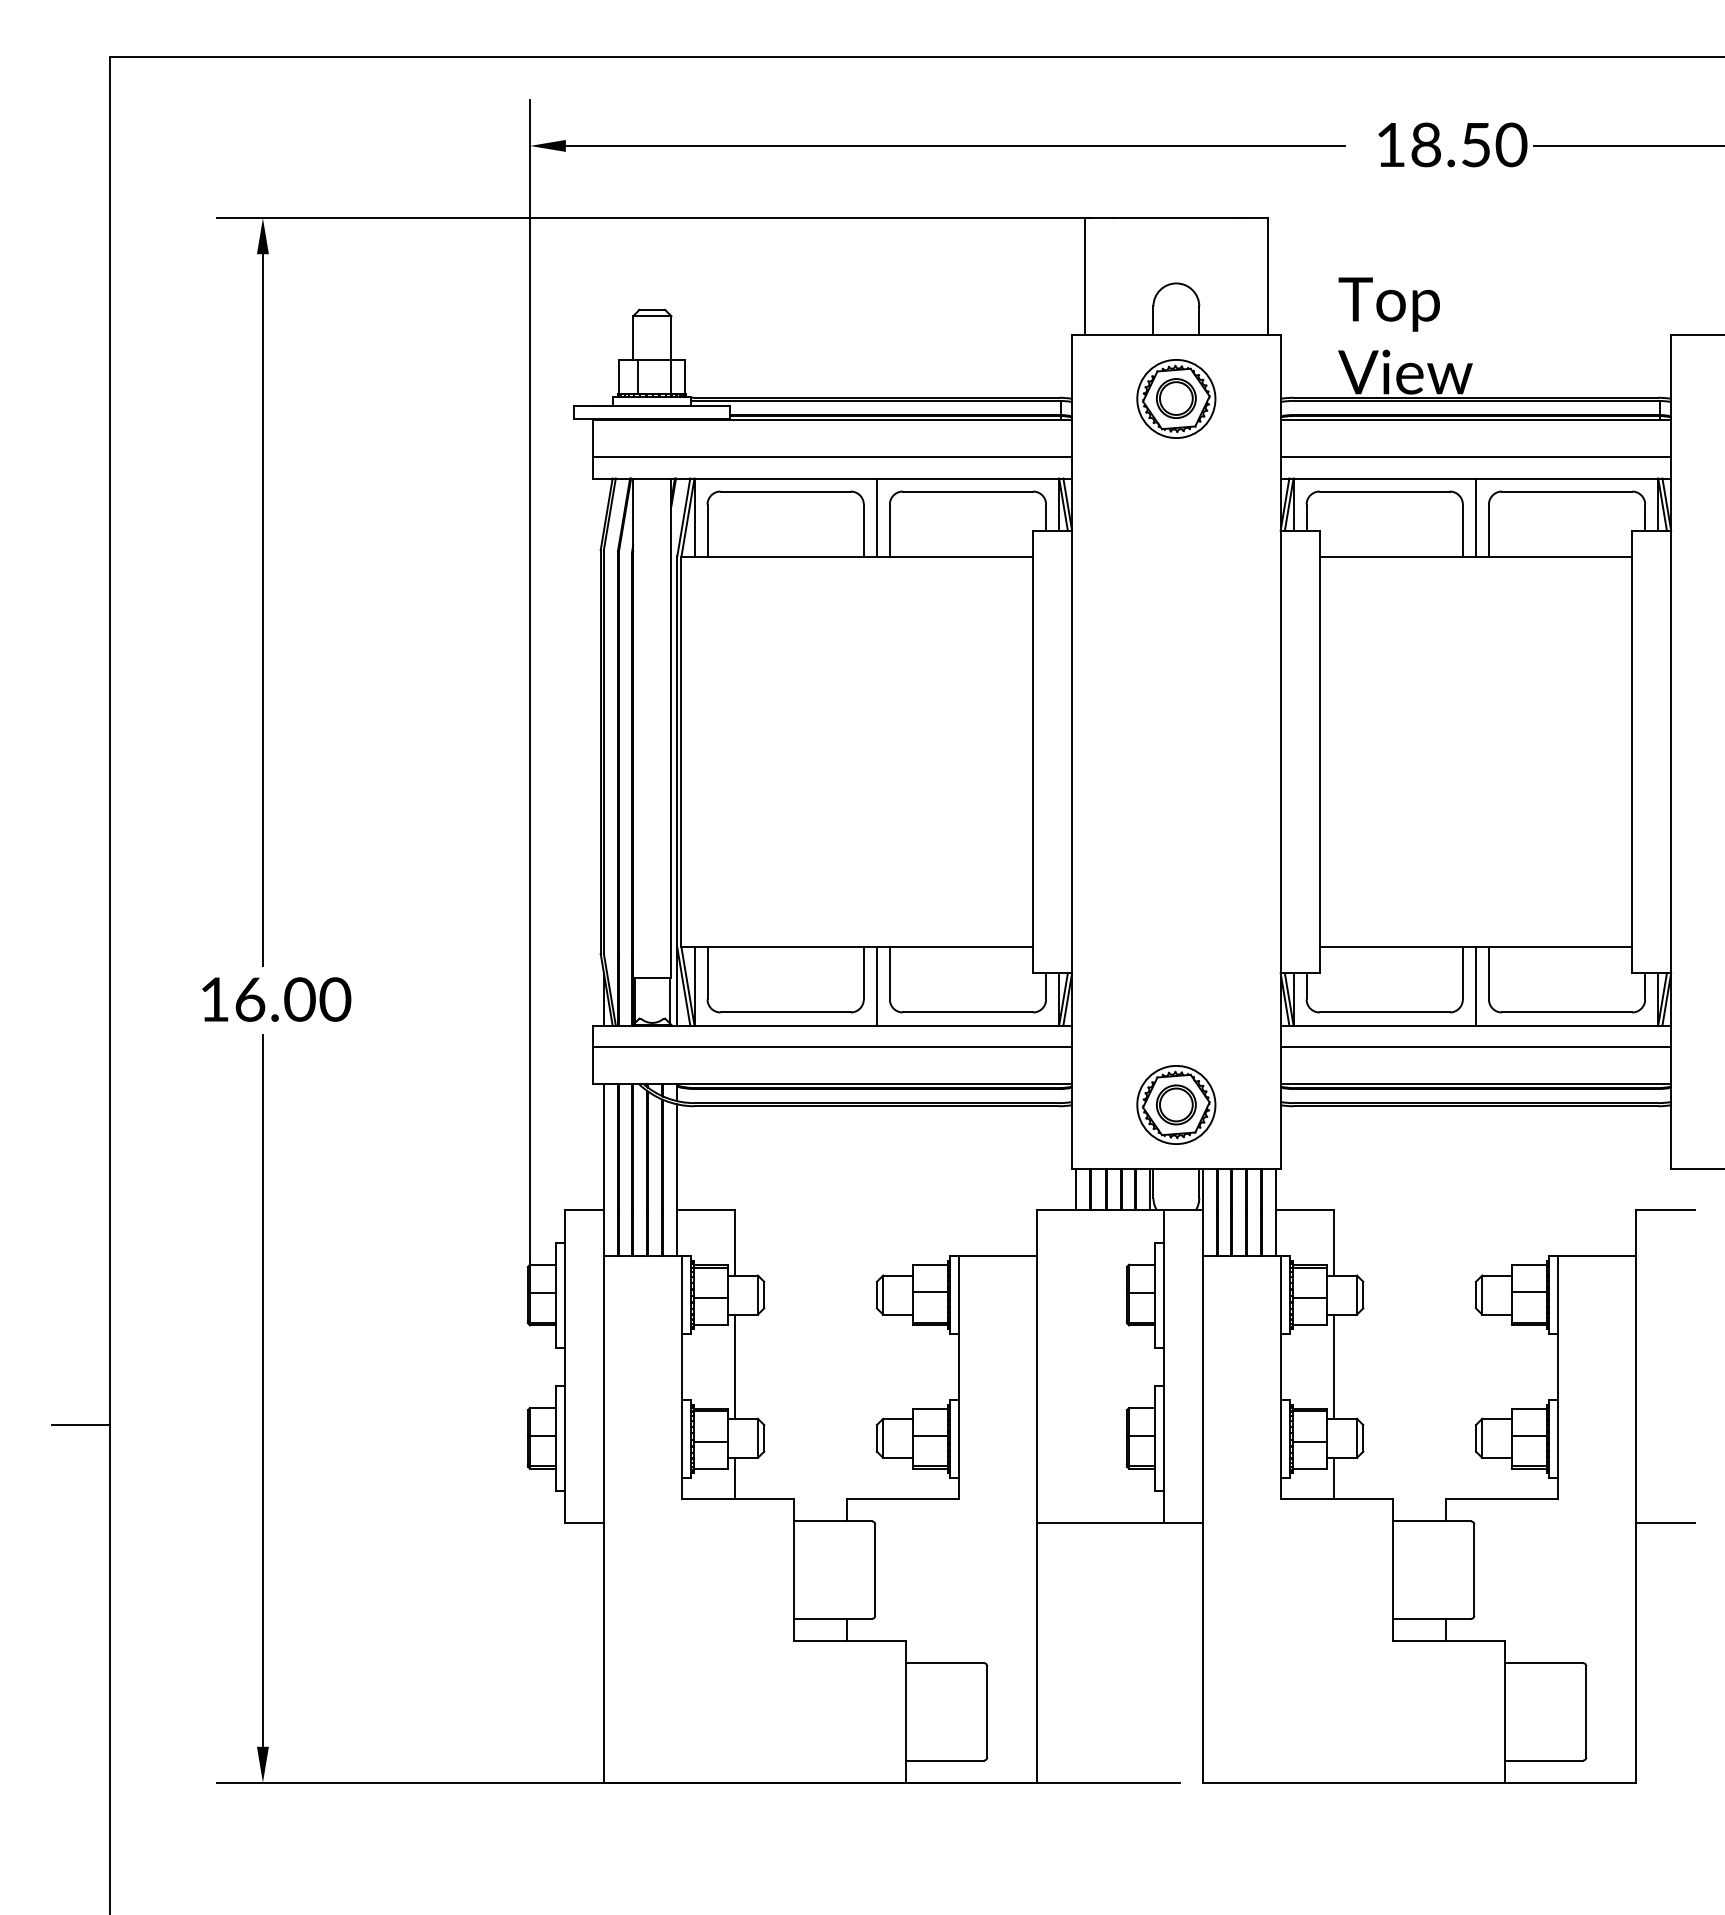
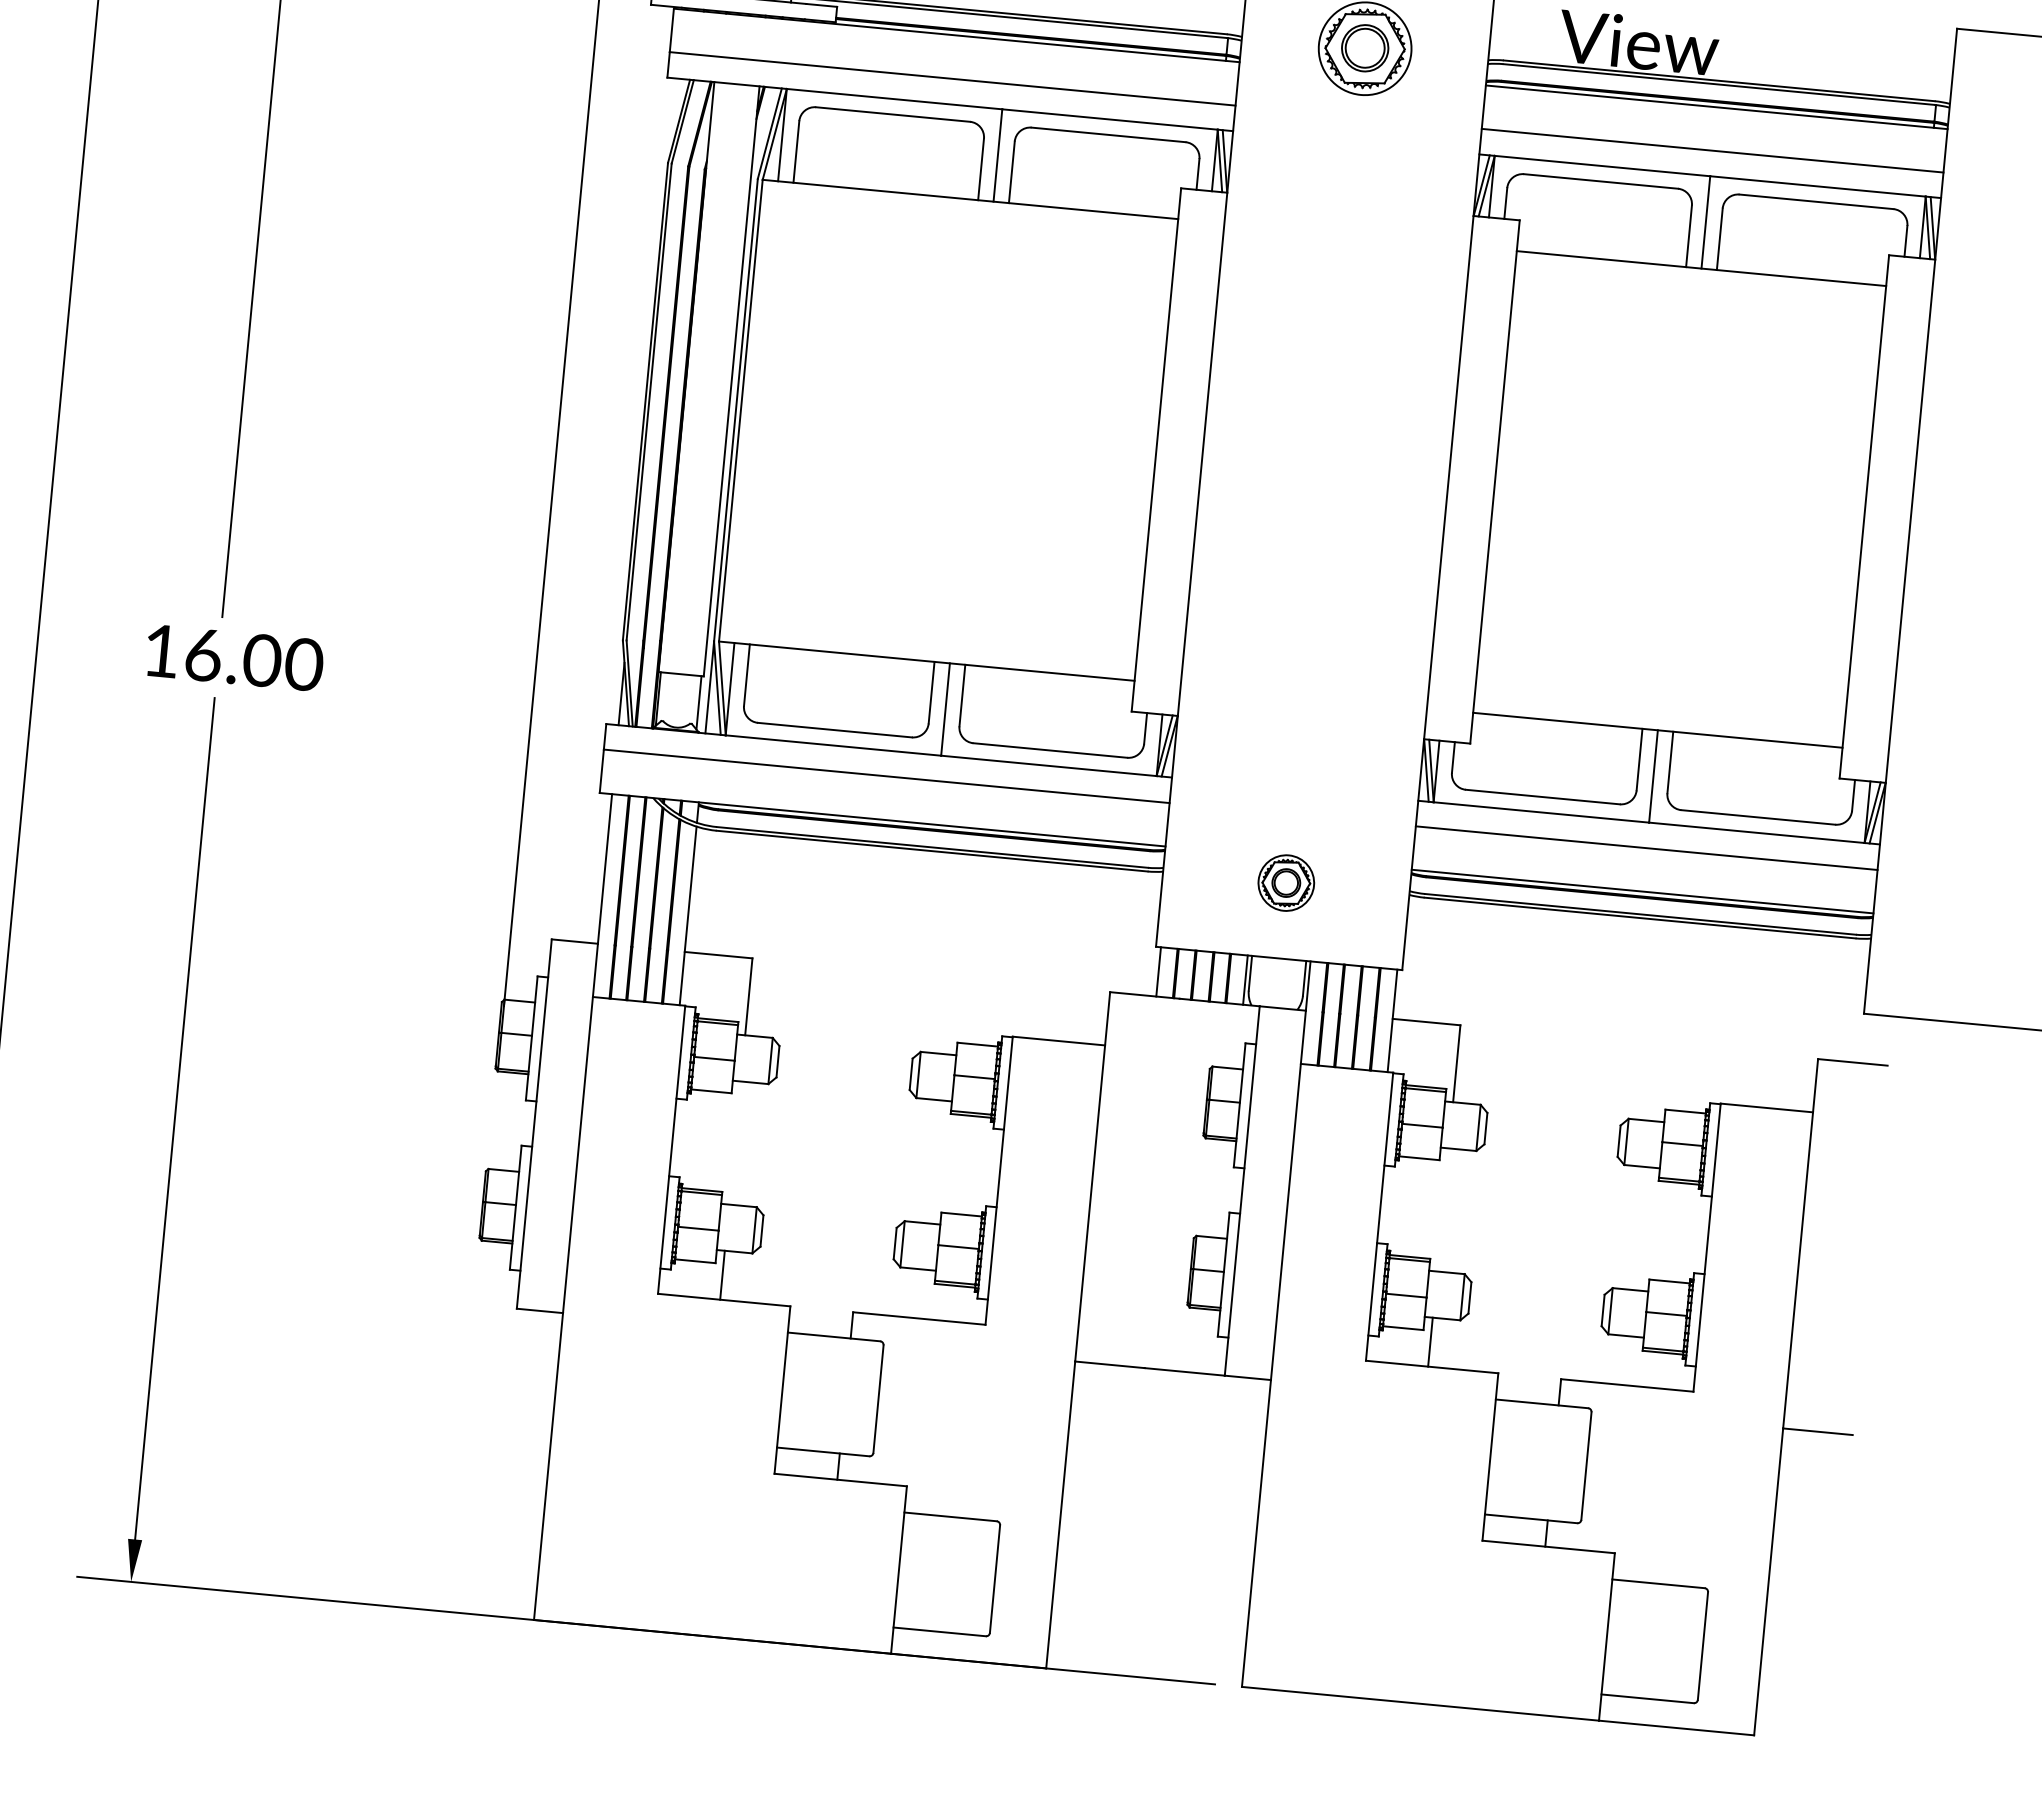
part: (1176, 1104) -> (1286, 882), size x0.6
line: (734, 1366) -> (734, 1142), removed
line: (1333, 1366) -> (1442, 1209), removed

